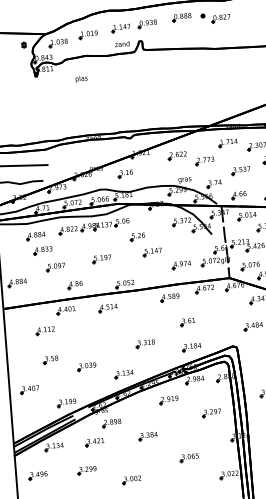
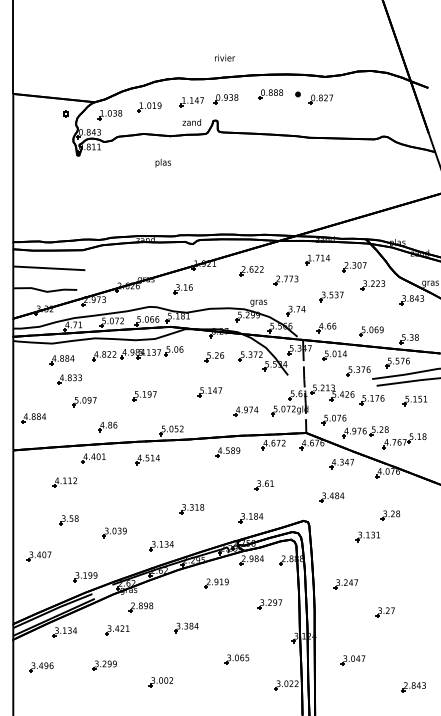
text: (81, 79) -> (162, 163), moved
part: (137, 237) -> (214, 357), moved
part: (187, 322) -> (263, 485), moved

